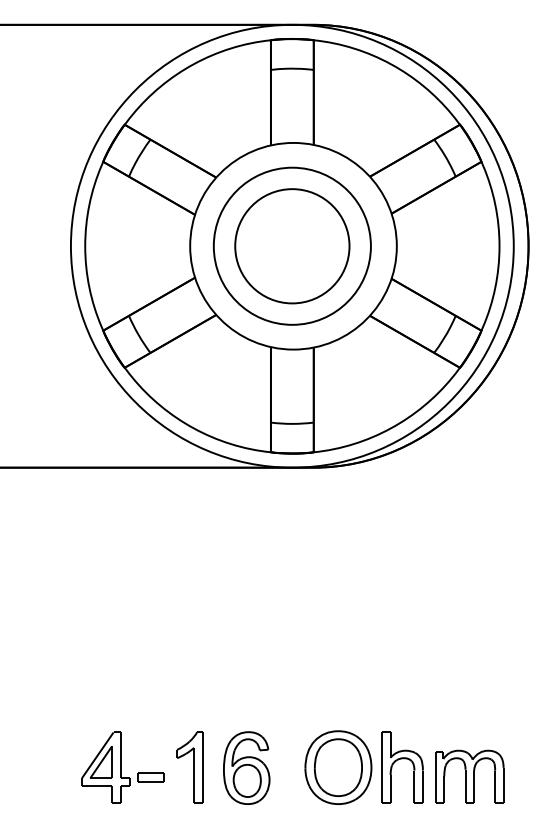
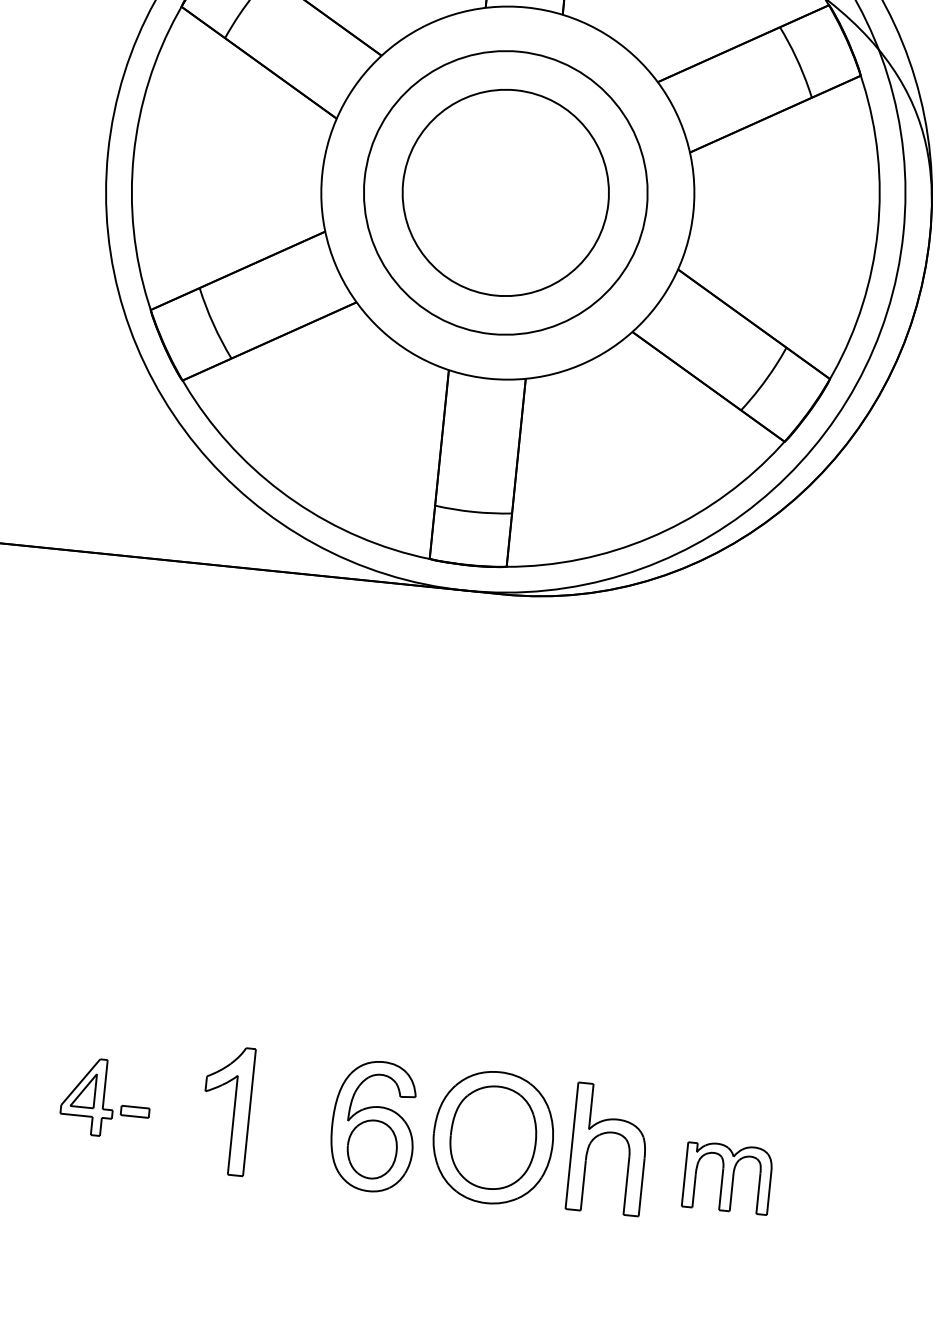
part: (122, 767) -> (105, 1098), size x0.6
part: (246, 767) -> (373, 1125), moved
part: (469, 776) -> (727, 1177), size x0.7

